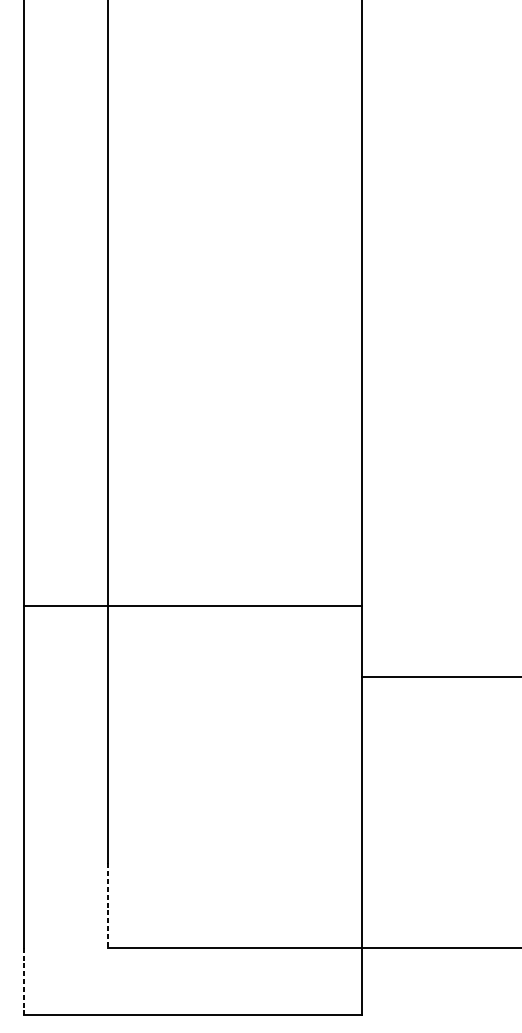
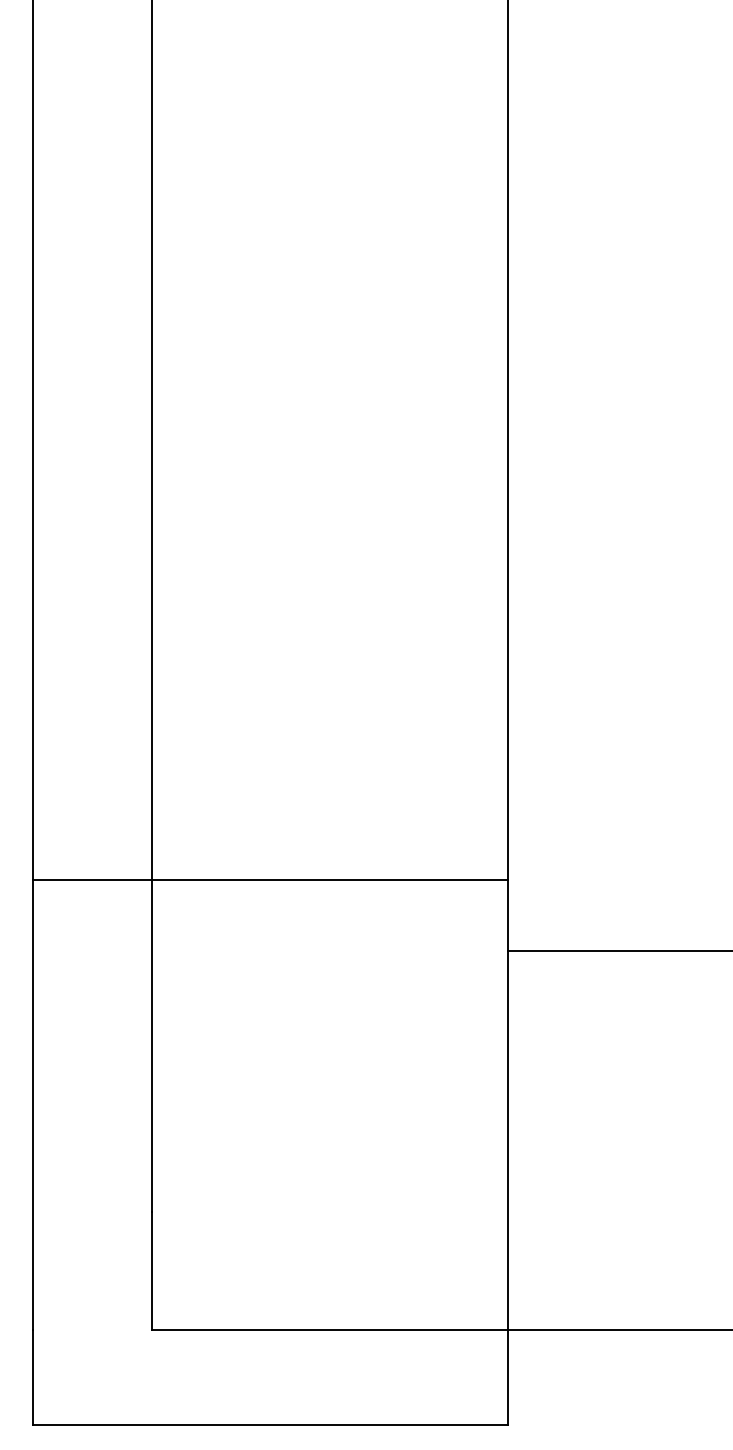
line: (192, 605) -> (270, 879), moved
line: (108, 905) -> (152, 1271), dashed -> solid
line: (23, 981) -> (33, 1377), dashed -> solid

